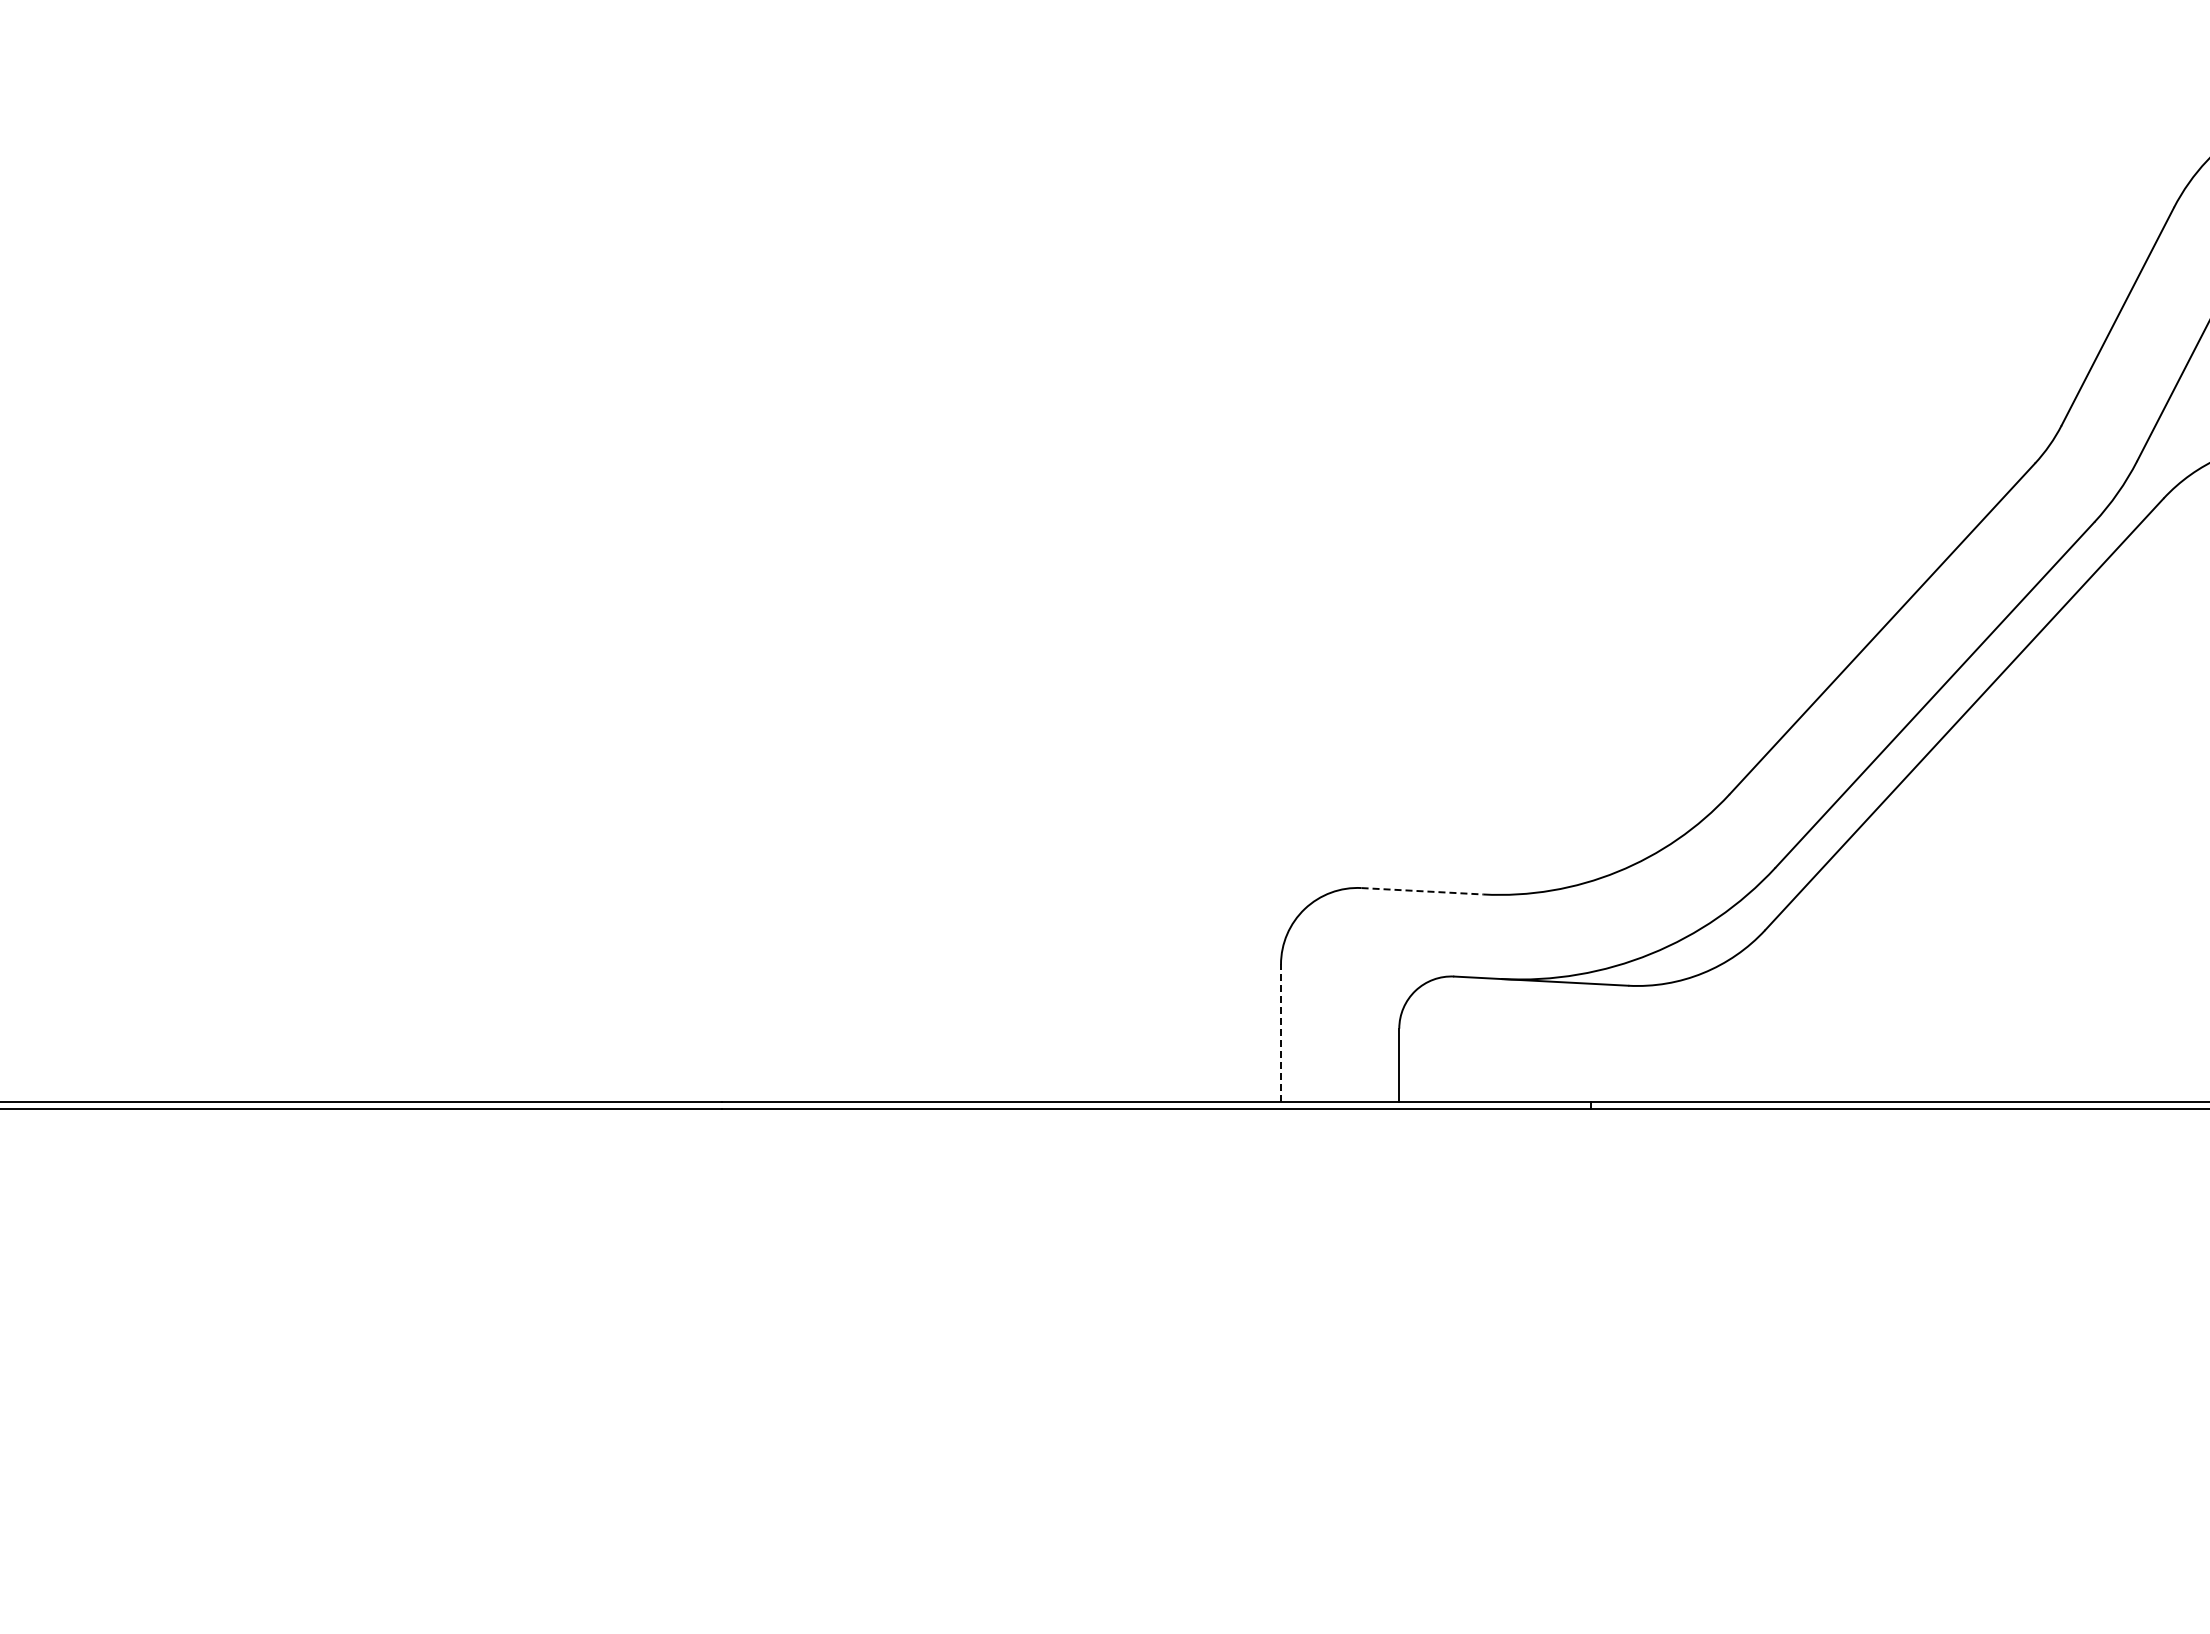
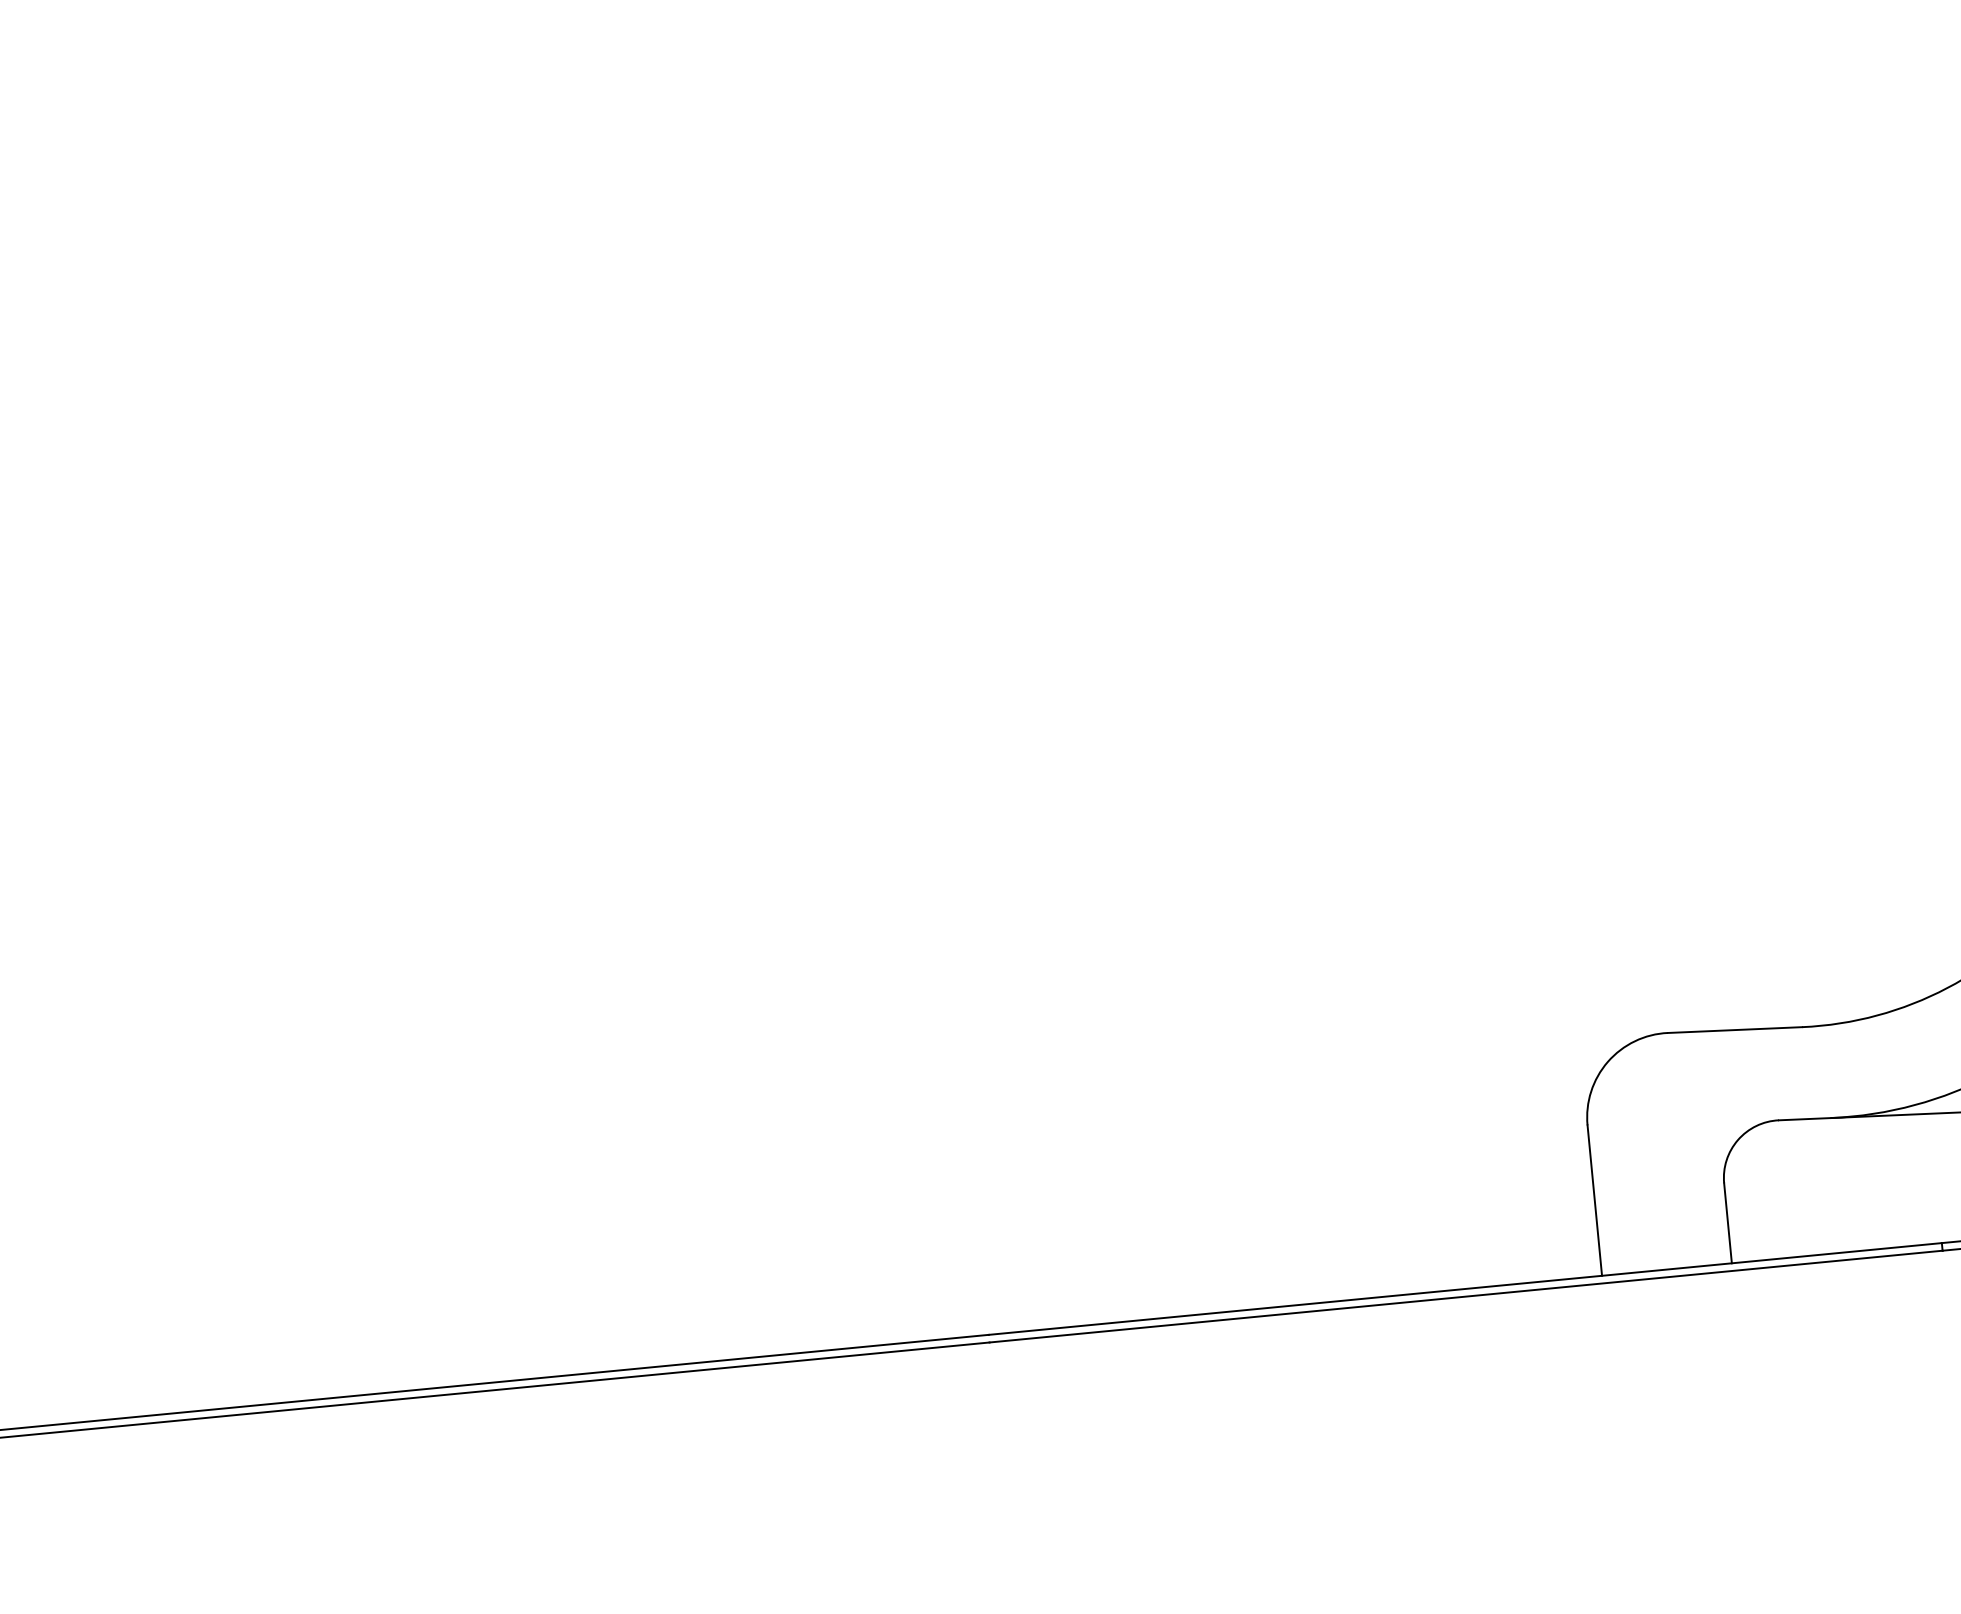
line: (1422, 891) -> (1735, 1030), dashed -> solid
line: (1281, 1033) -> (1595, 1201), dashed -> solid

